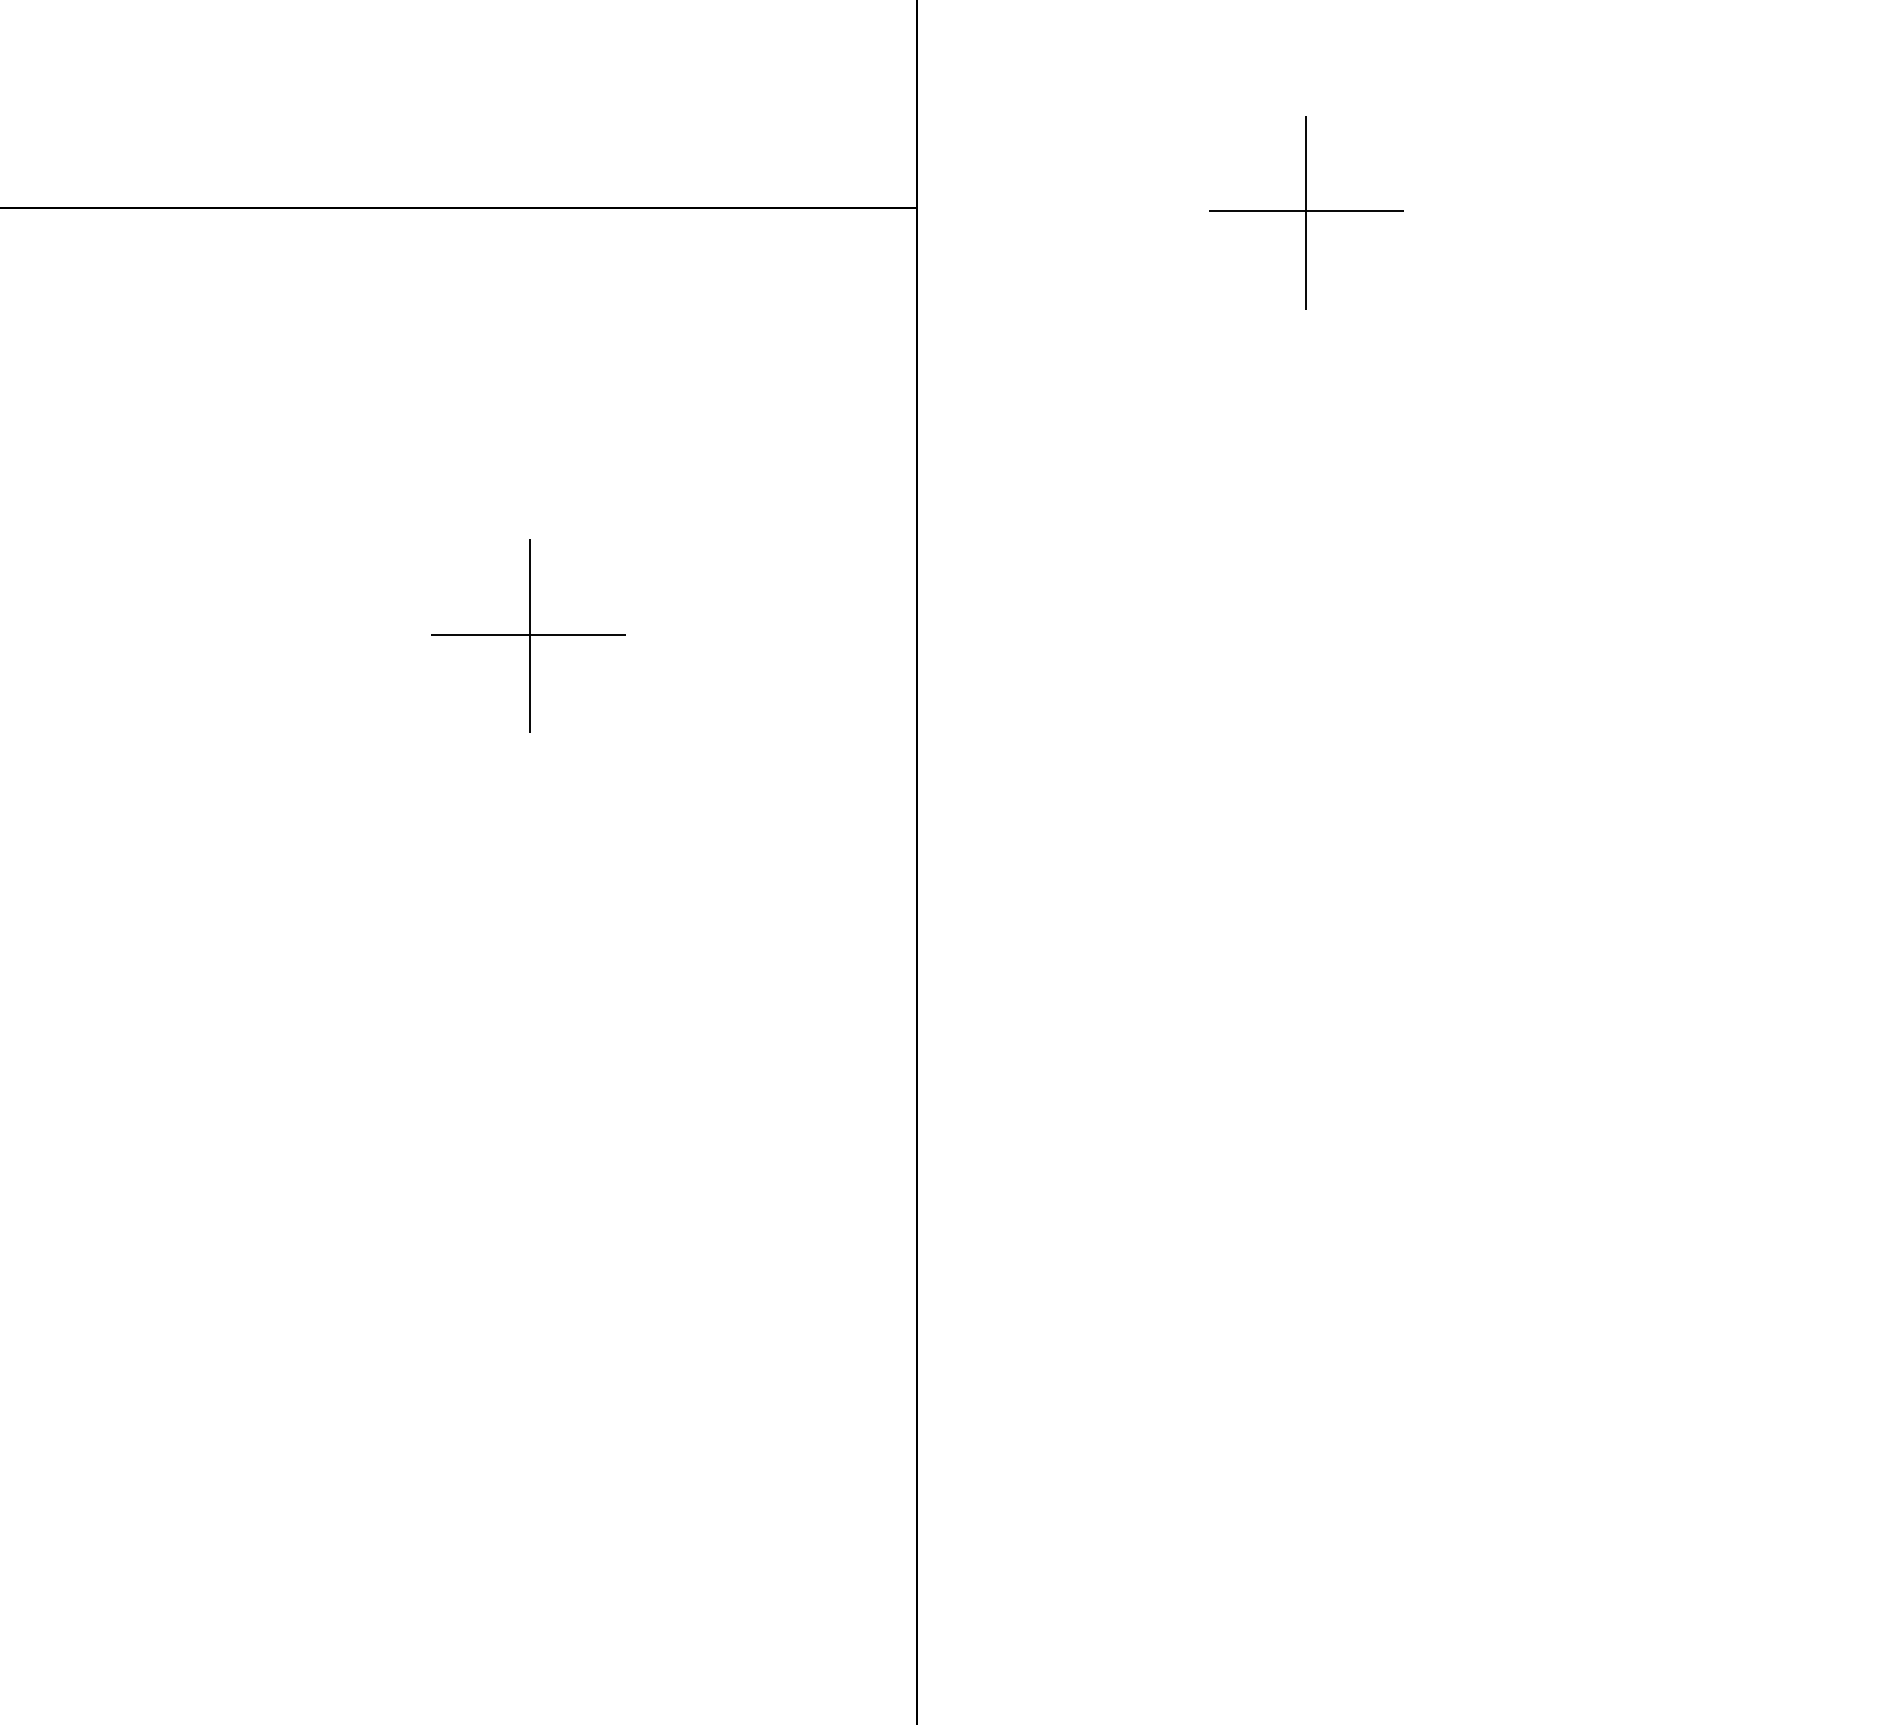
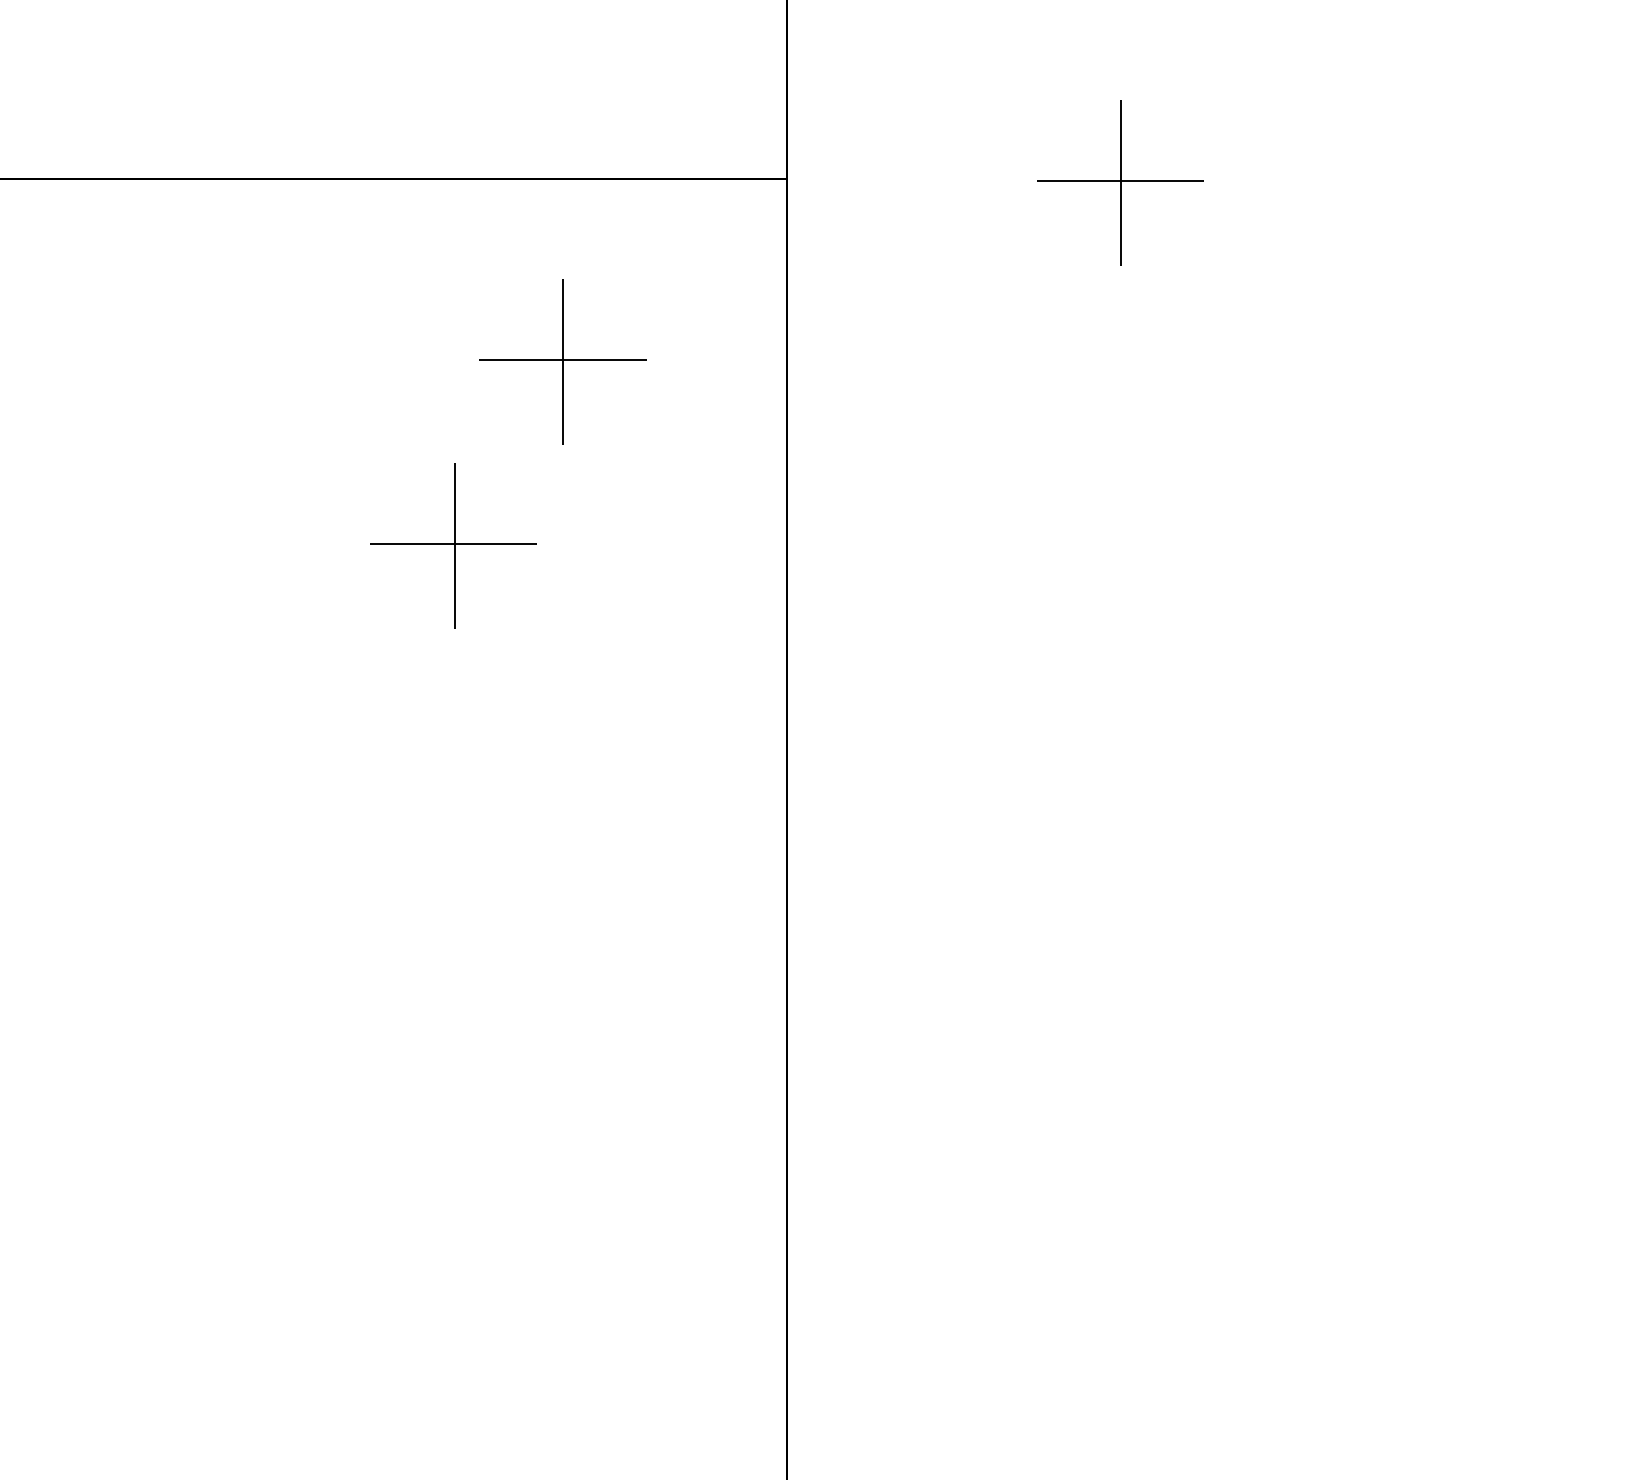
part: (656, 421) -> (563, 361), added

